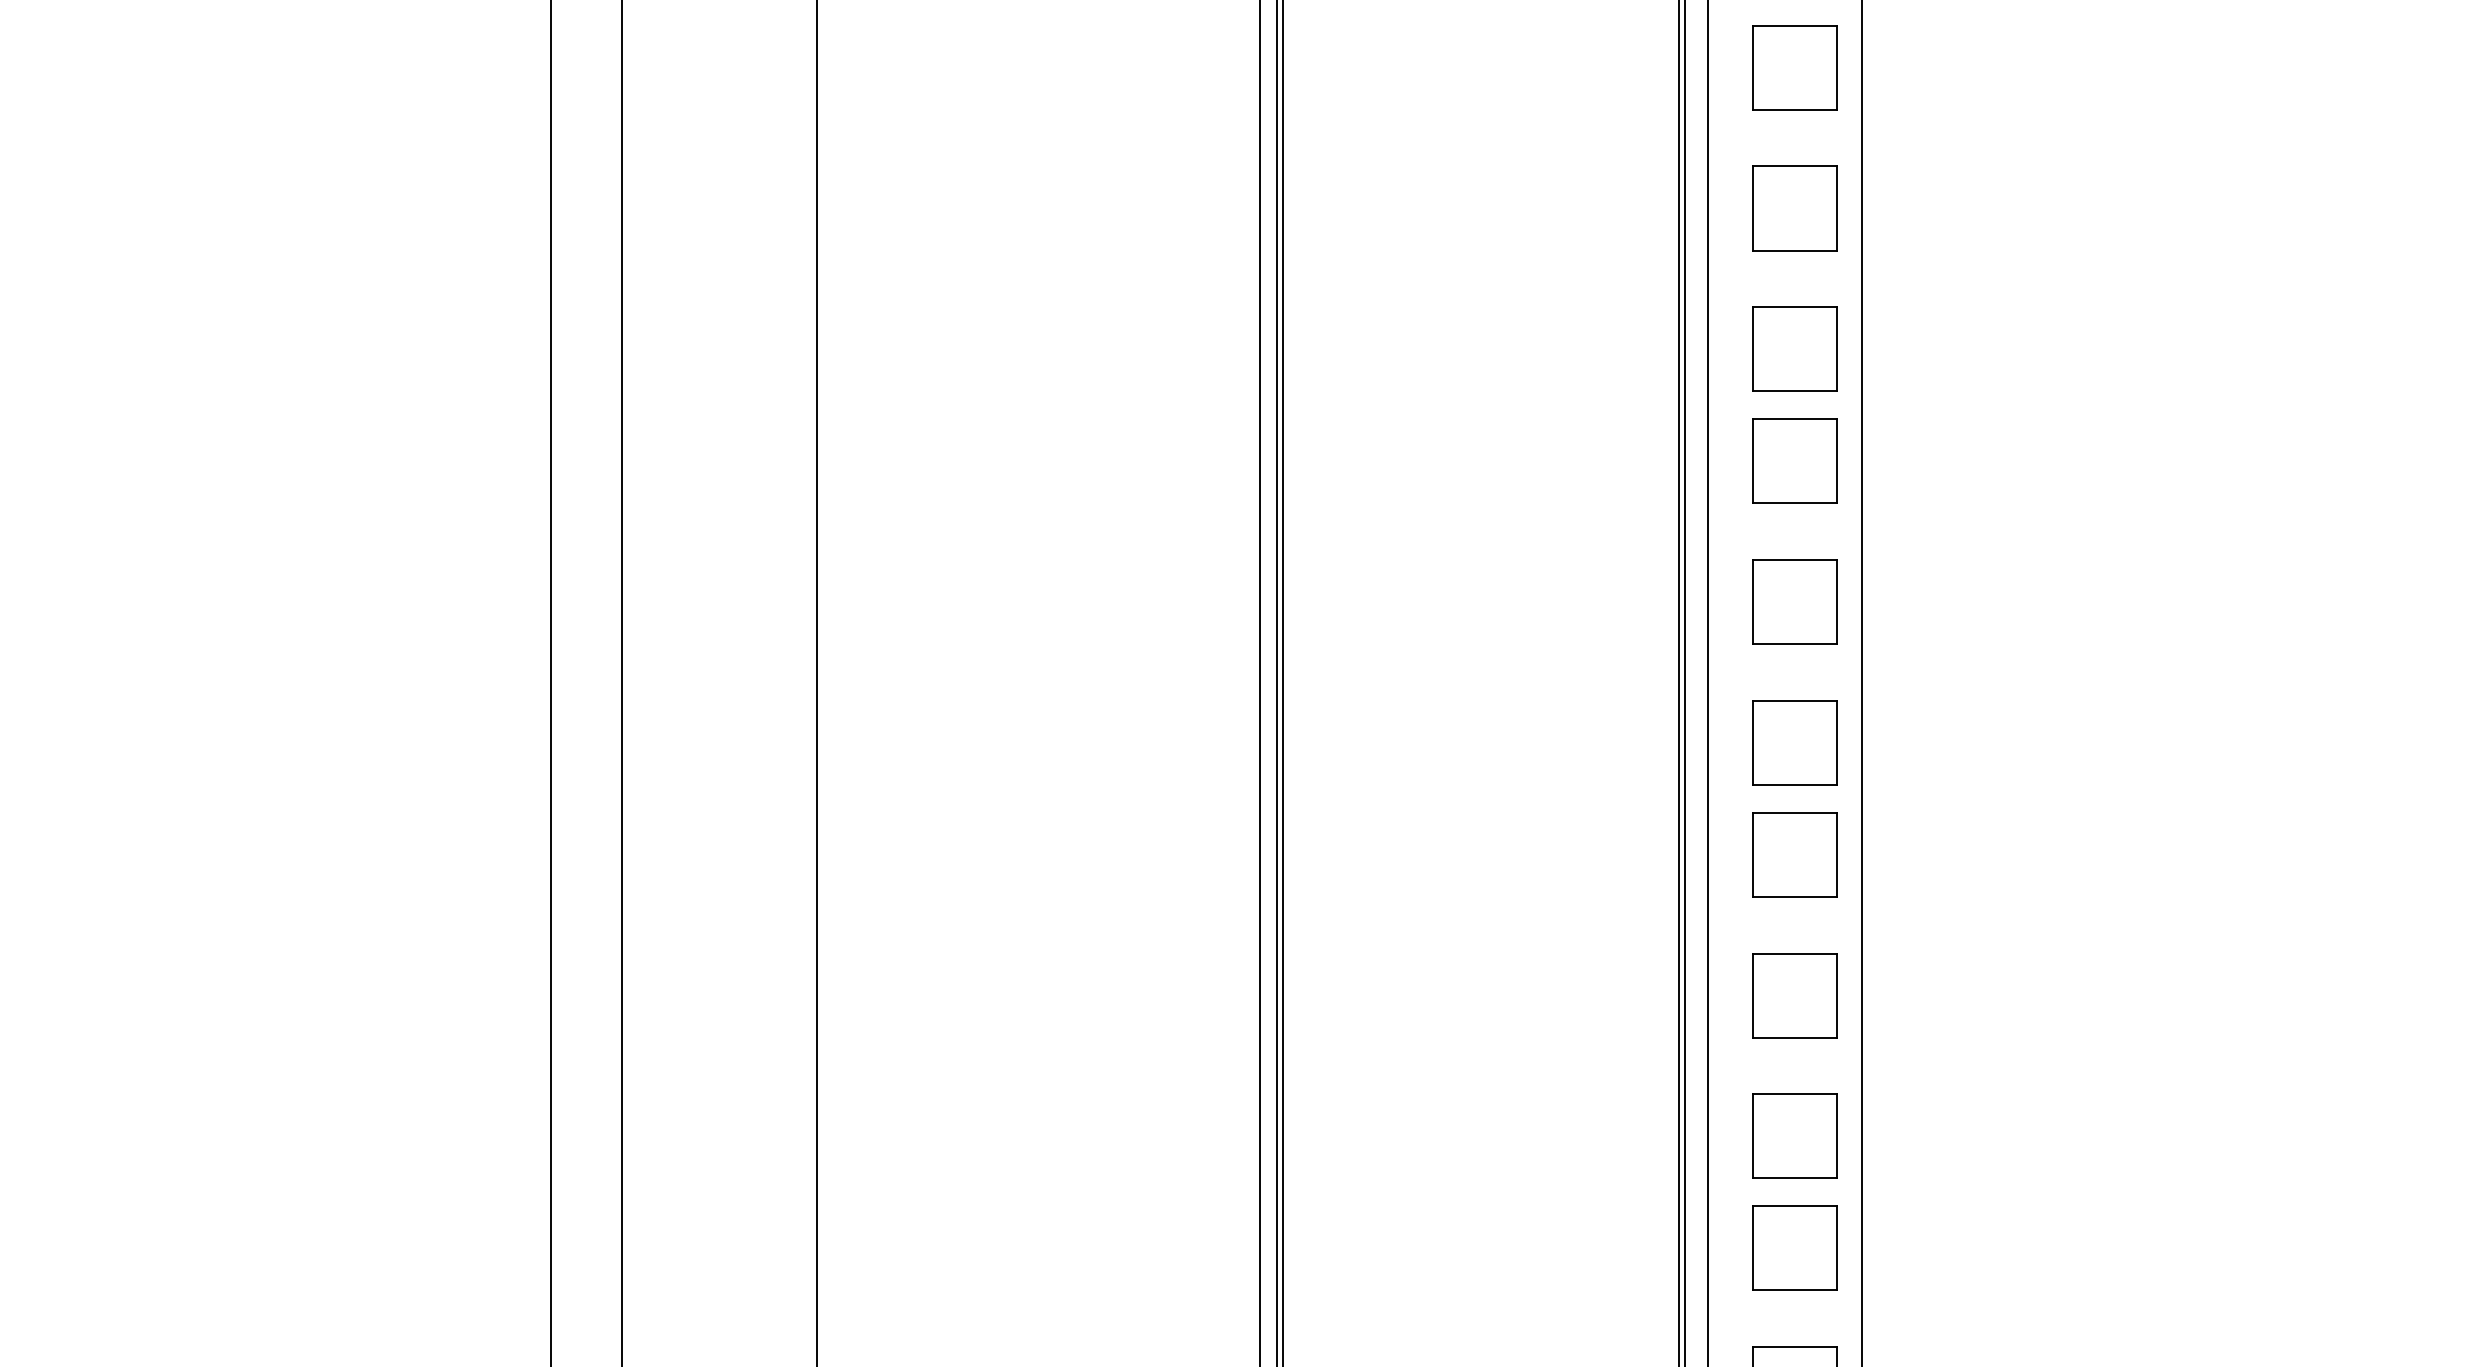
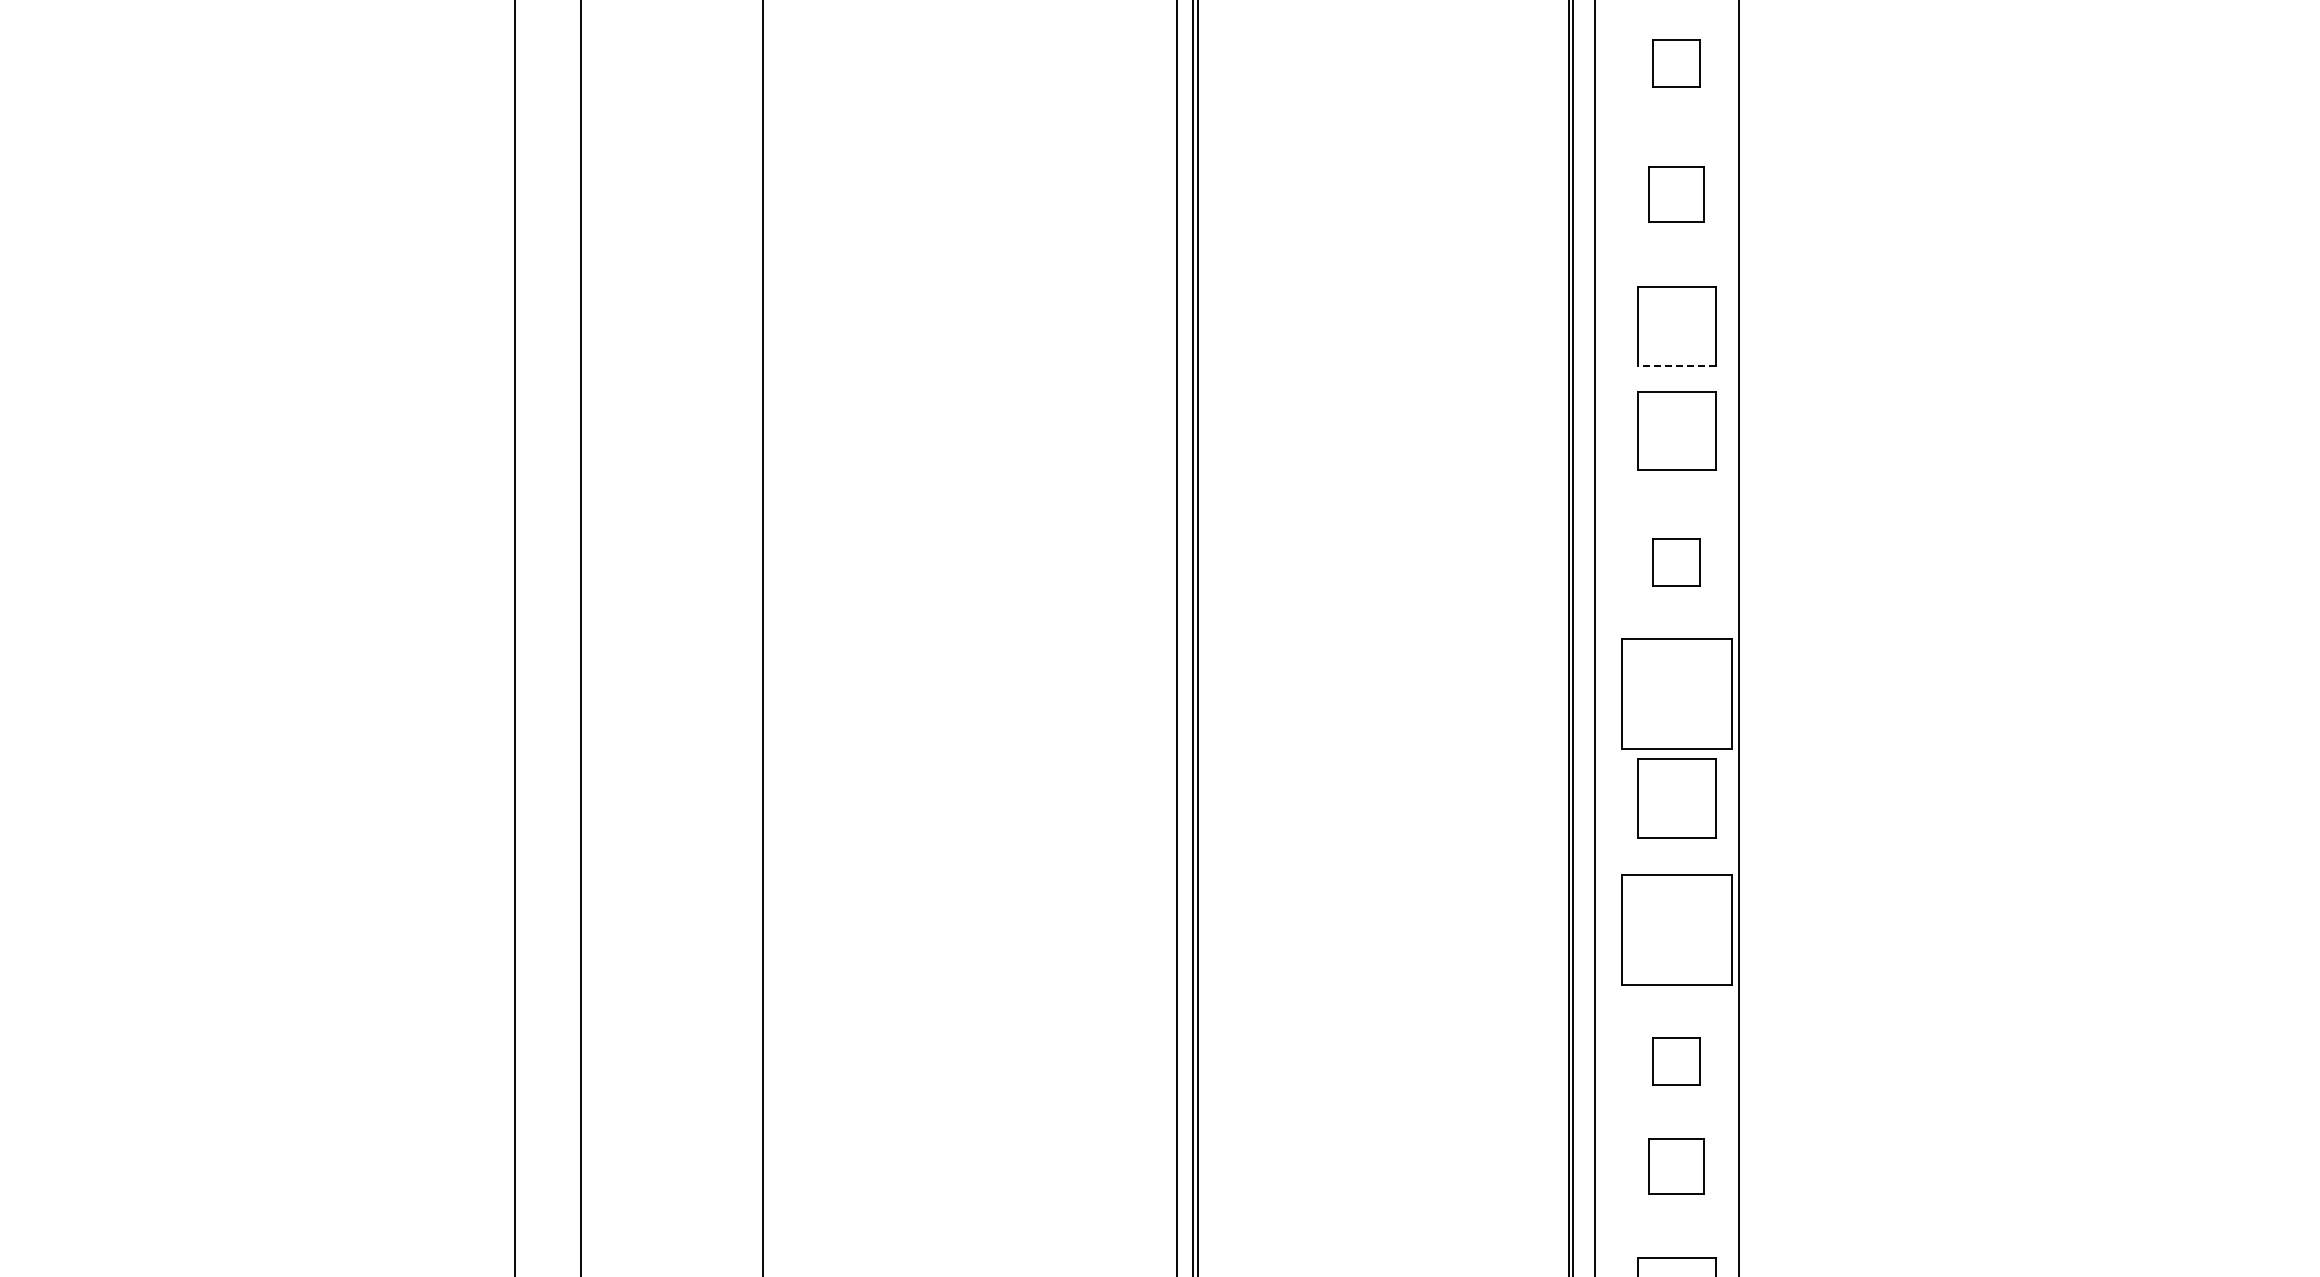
part: (1794, 67) -> (1676, 63), size x0.6
part: (1794, 208) -> (1676, 194), size x0.7
line: (1794, 391) -> (1676, 365), solid -> dashed
part: (1794, 602) -> (1676, 562), size x0.6
part: (1794, 742) -> (1676, 693), size x1.4
part: (1794, 995) -> (1676, 929), size x1.4
part: (1794, 1136) -> (1676, 1061), size x0.6
part: (1794, 1247) -> (1676, 1165), size x0.7

